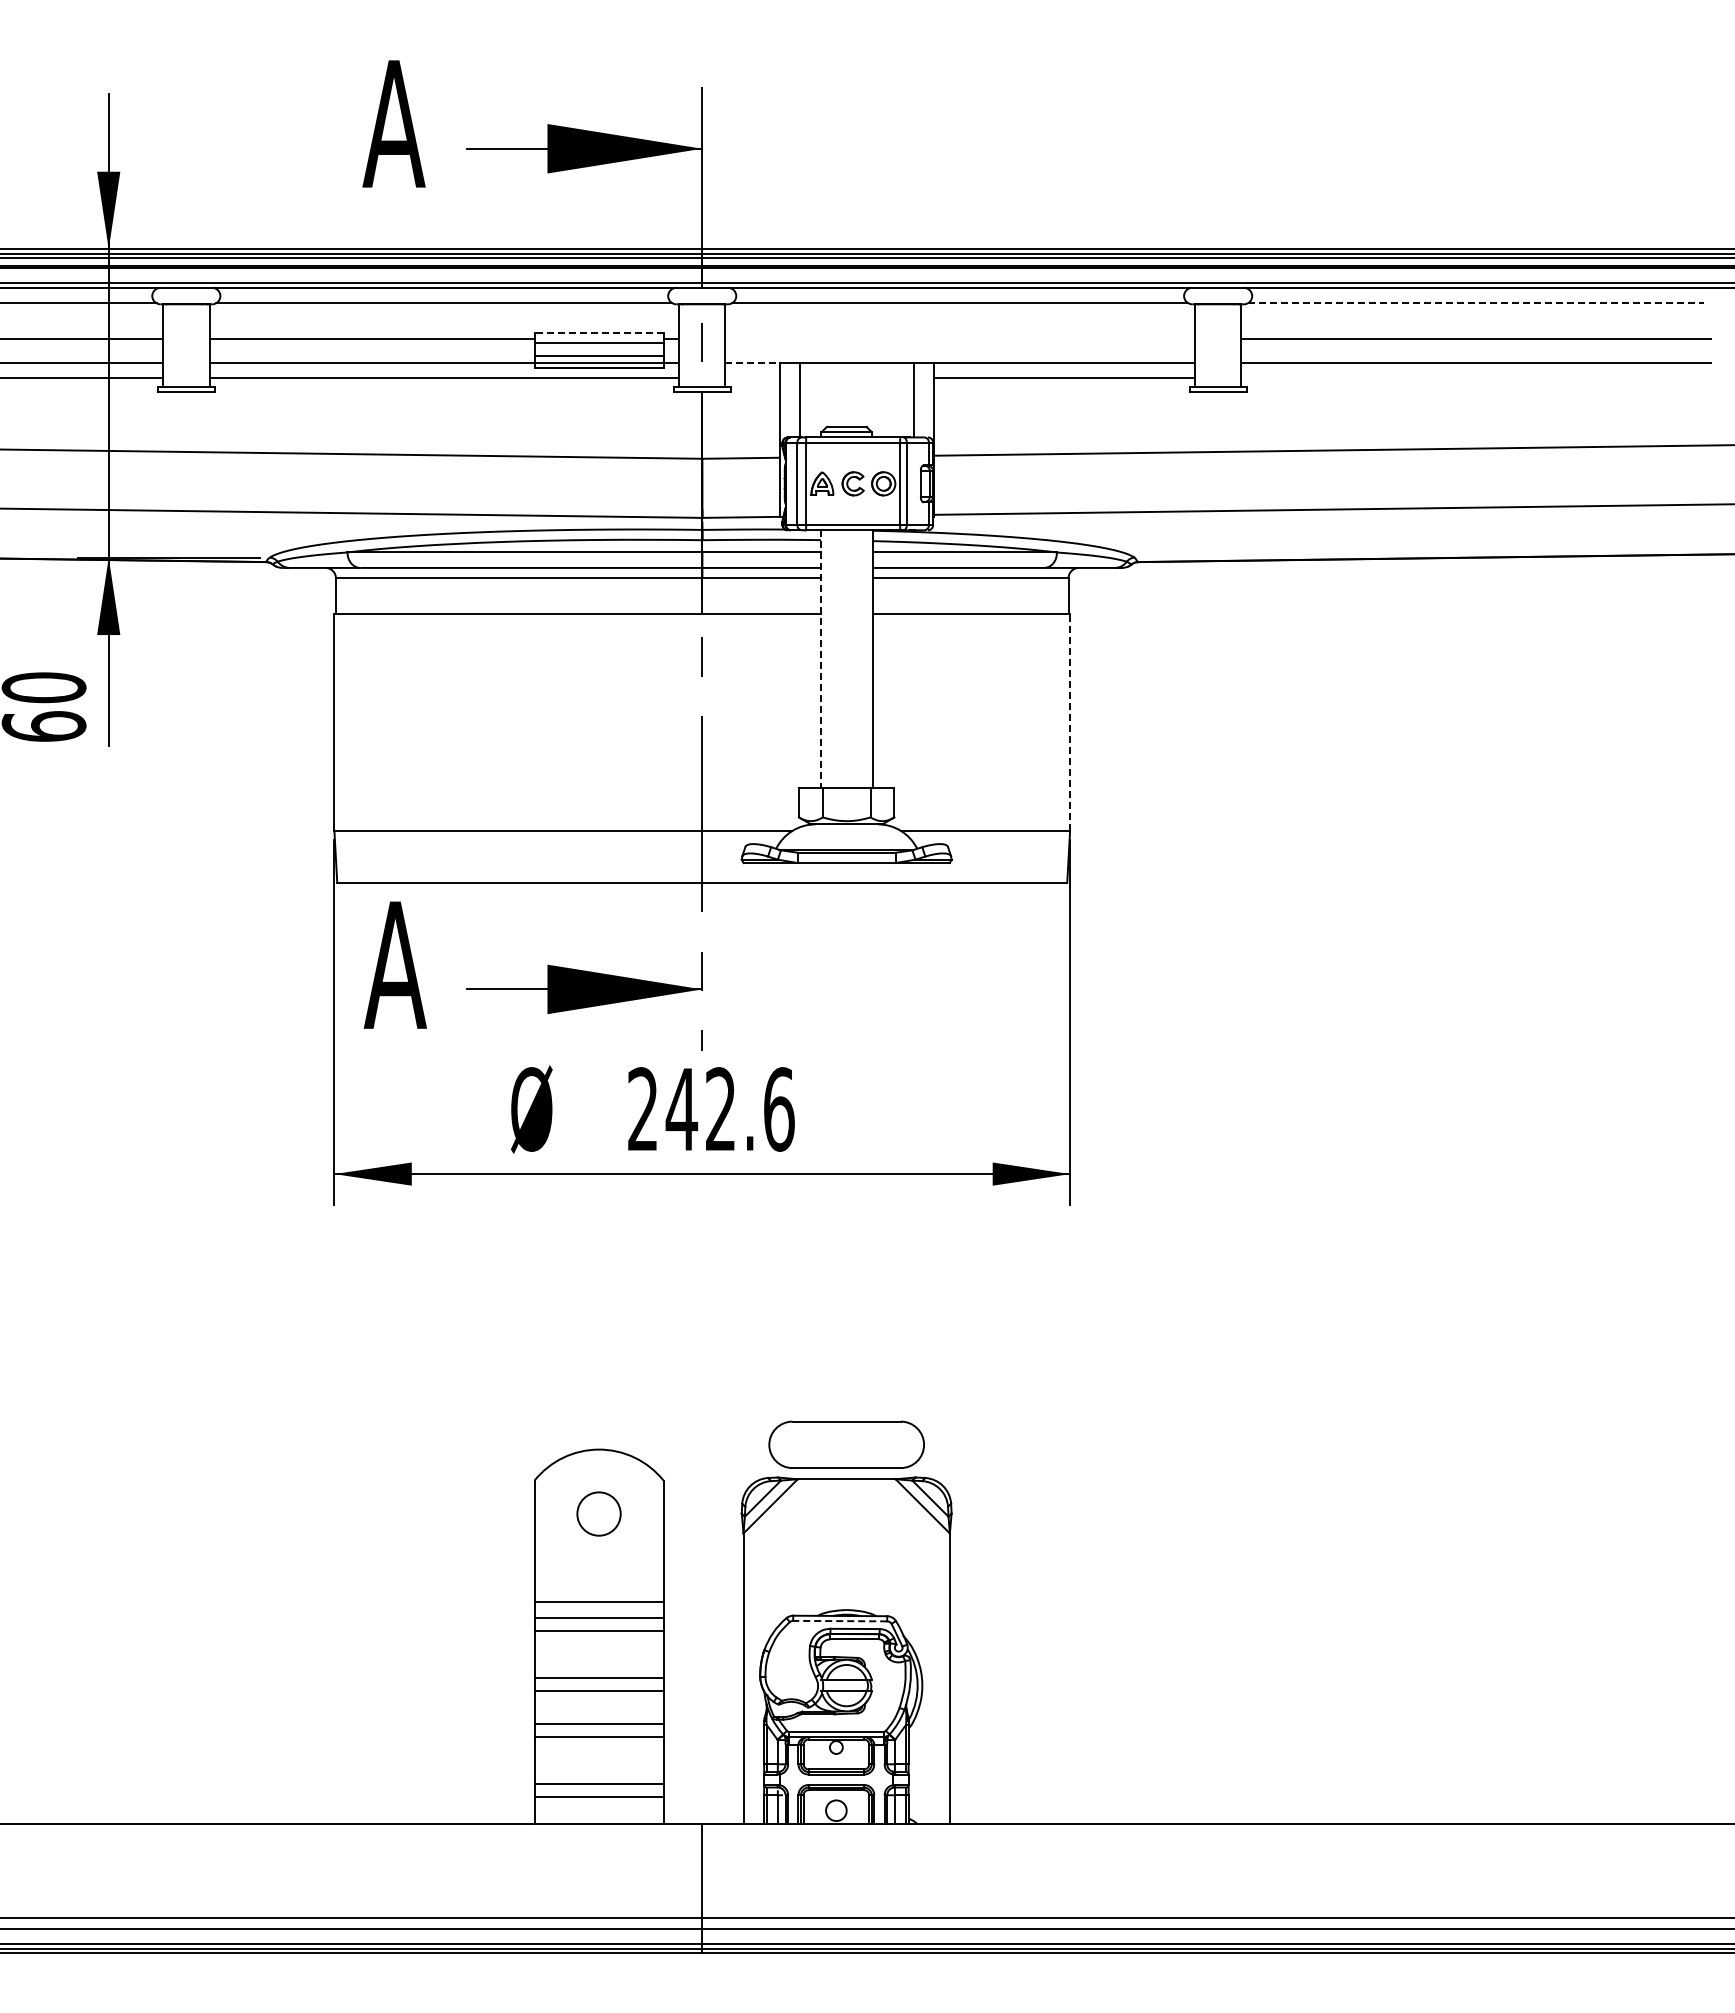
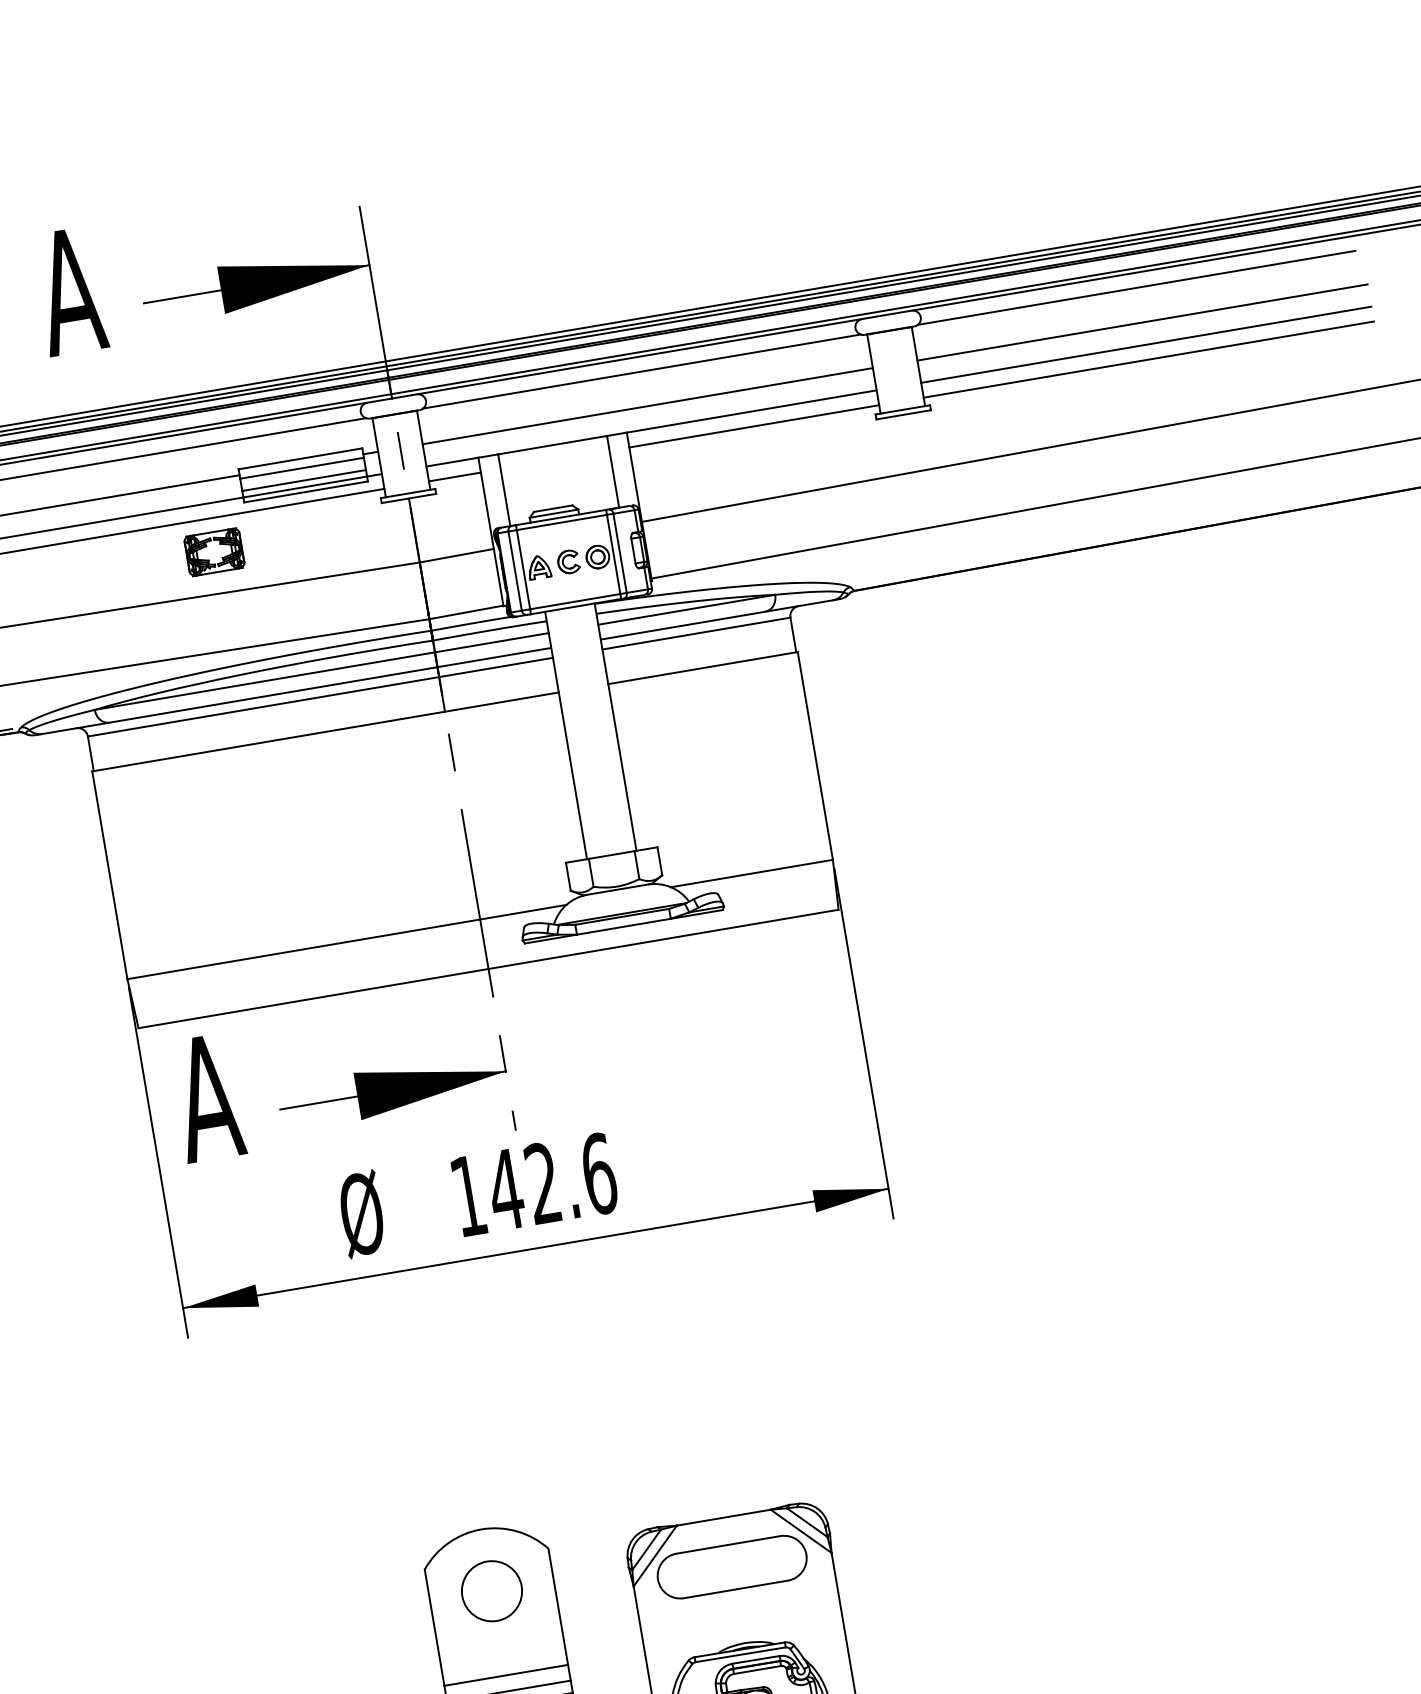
line: (1476, 303) -> (1137, 288), dashed -> solid
line: (598, 333) -> (299, 459), dashed -> solid
line: (959, 339) -> (647, 406), added
line: (753, 362) -> (453, 461), dashed -> solid
line: (752, 378) -> (454, 477), added
line: (1475, 378) -> (1148, 360), added
part: (495, 413) -> (214, 552), added
line: (820, 659) -> (565, 735), dashed -> solid
line: (1070, 722) -> (815, 755), dashed -> solid
text: (642, 1108) -> (467, 1195), 242.6 -> 142.6
part: (846, 1444) -> (731, 1566), moved
circle: (598, 1513) -> (491, 1590), size x1.43
line: (839, 1621) -> (740, 1655), dashed -> solid

